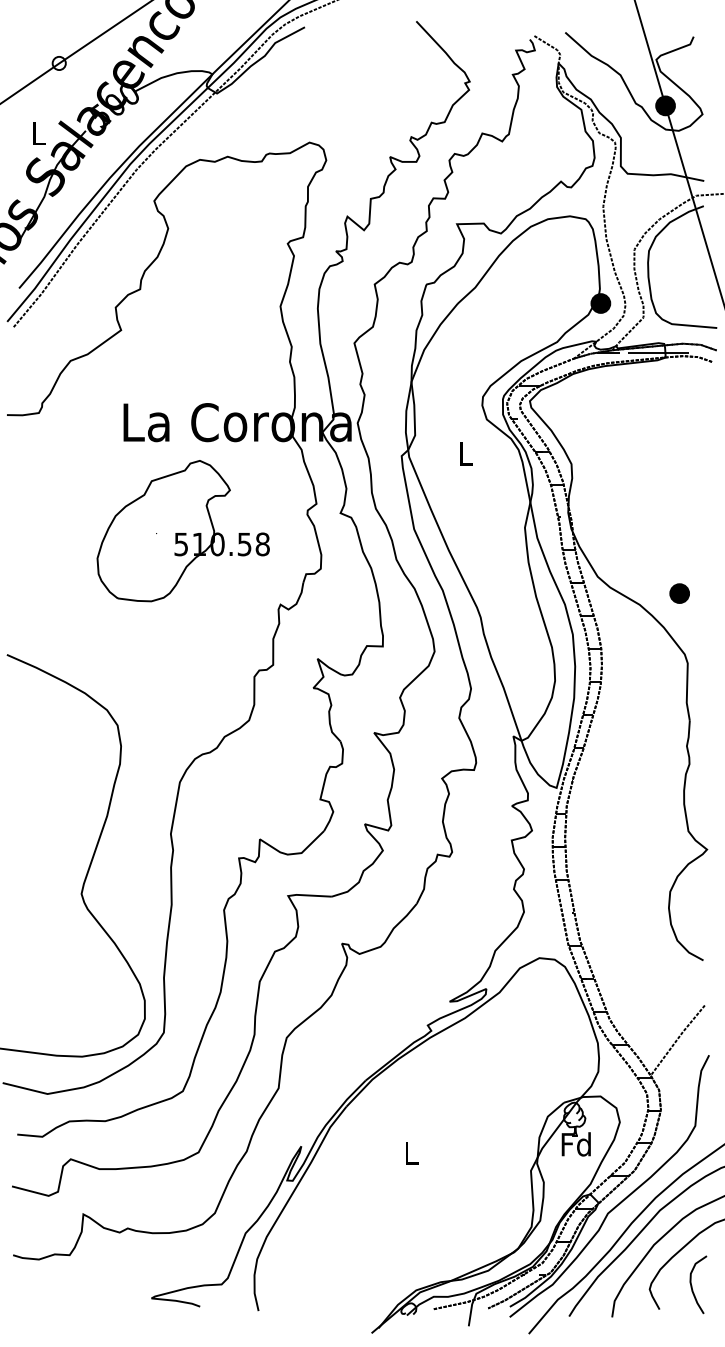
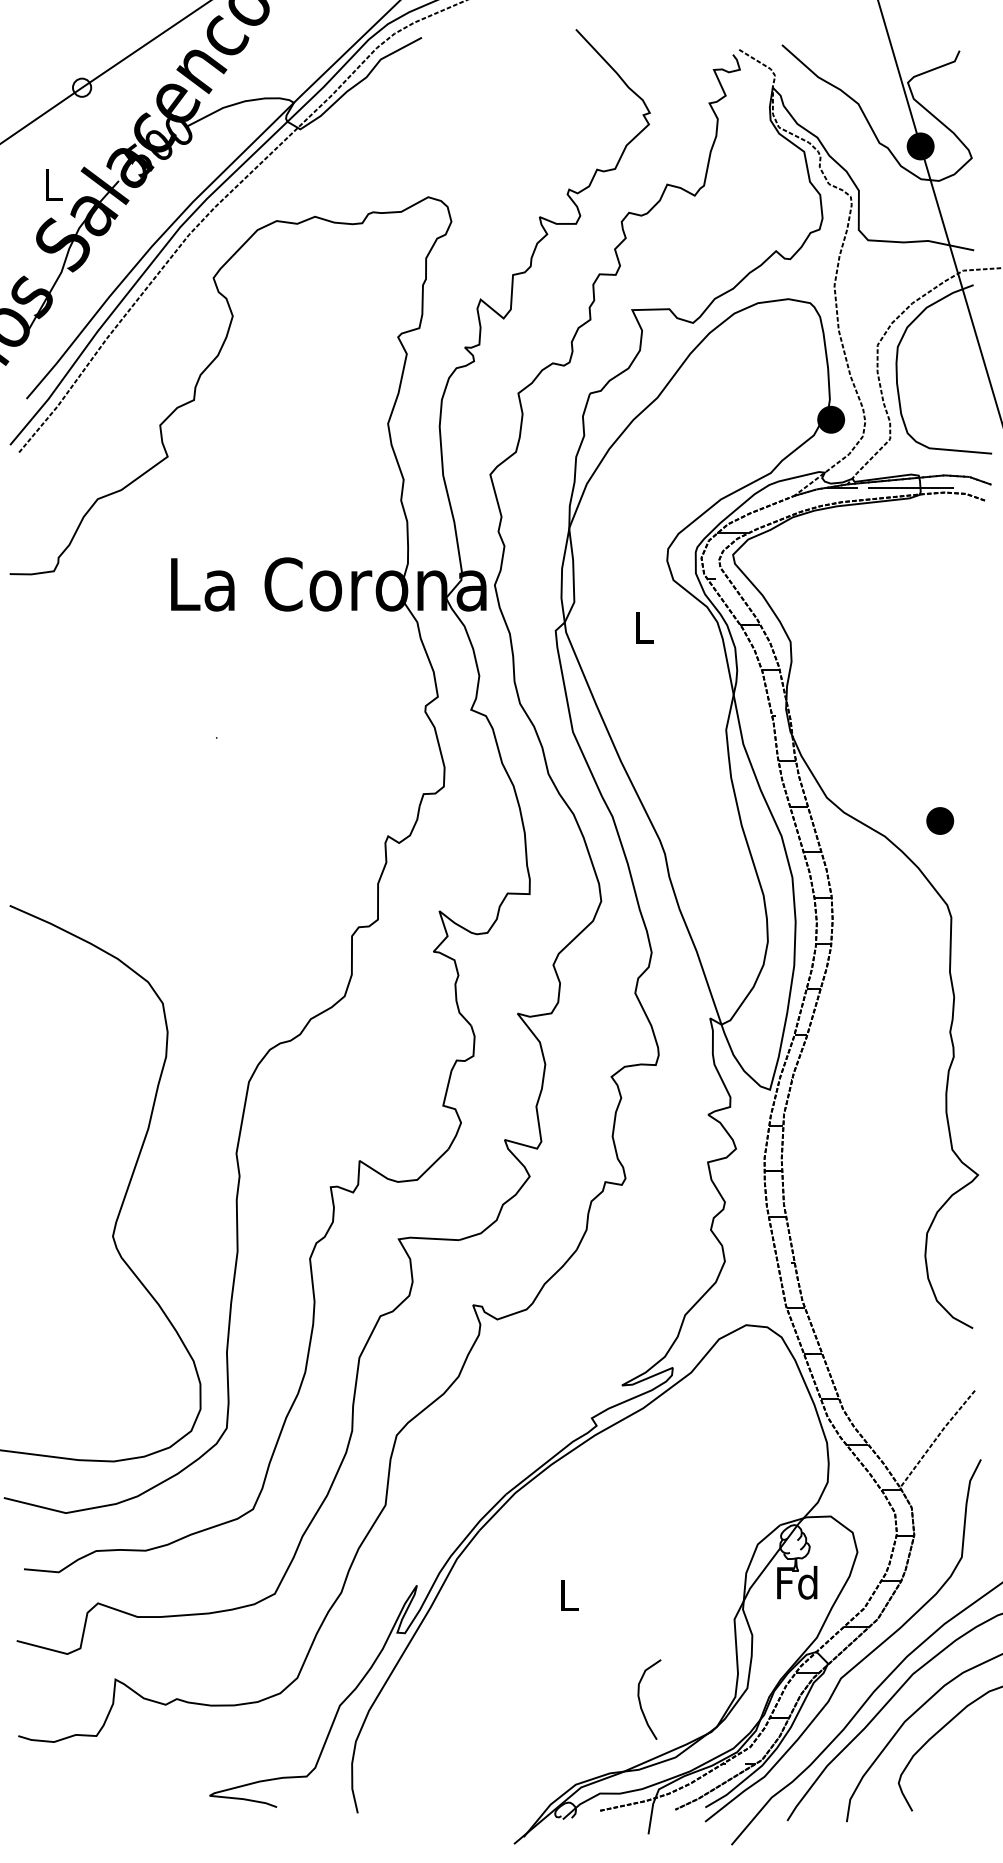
part: (182, 531) -> (252, 735), removed
curve: (692, 1285) -> (641, 1700), moved

